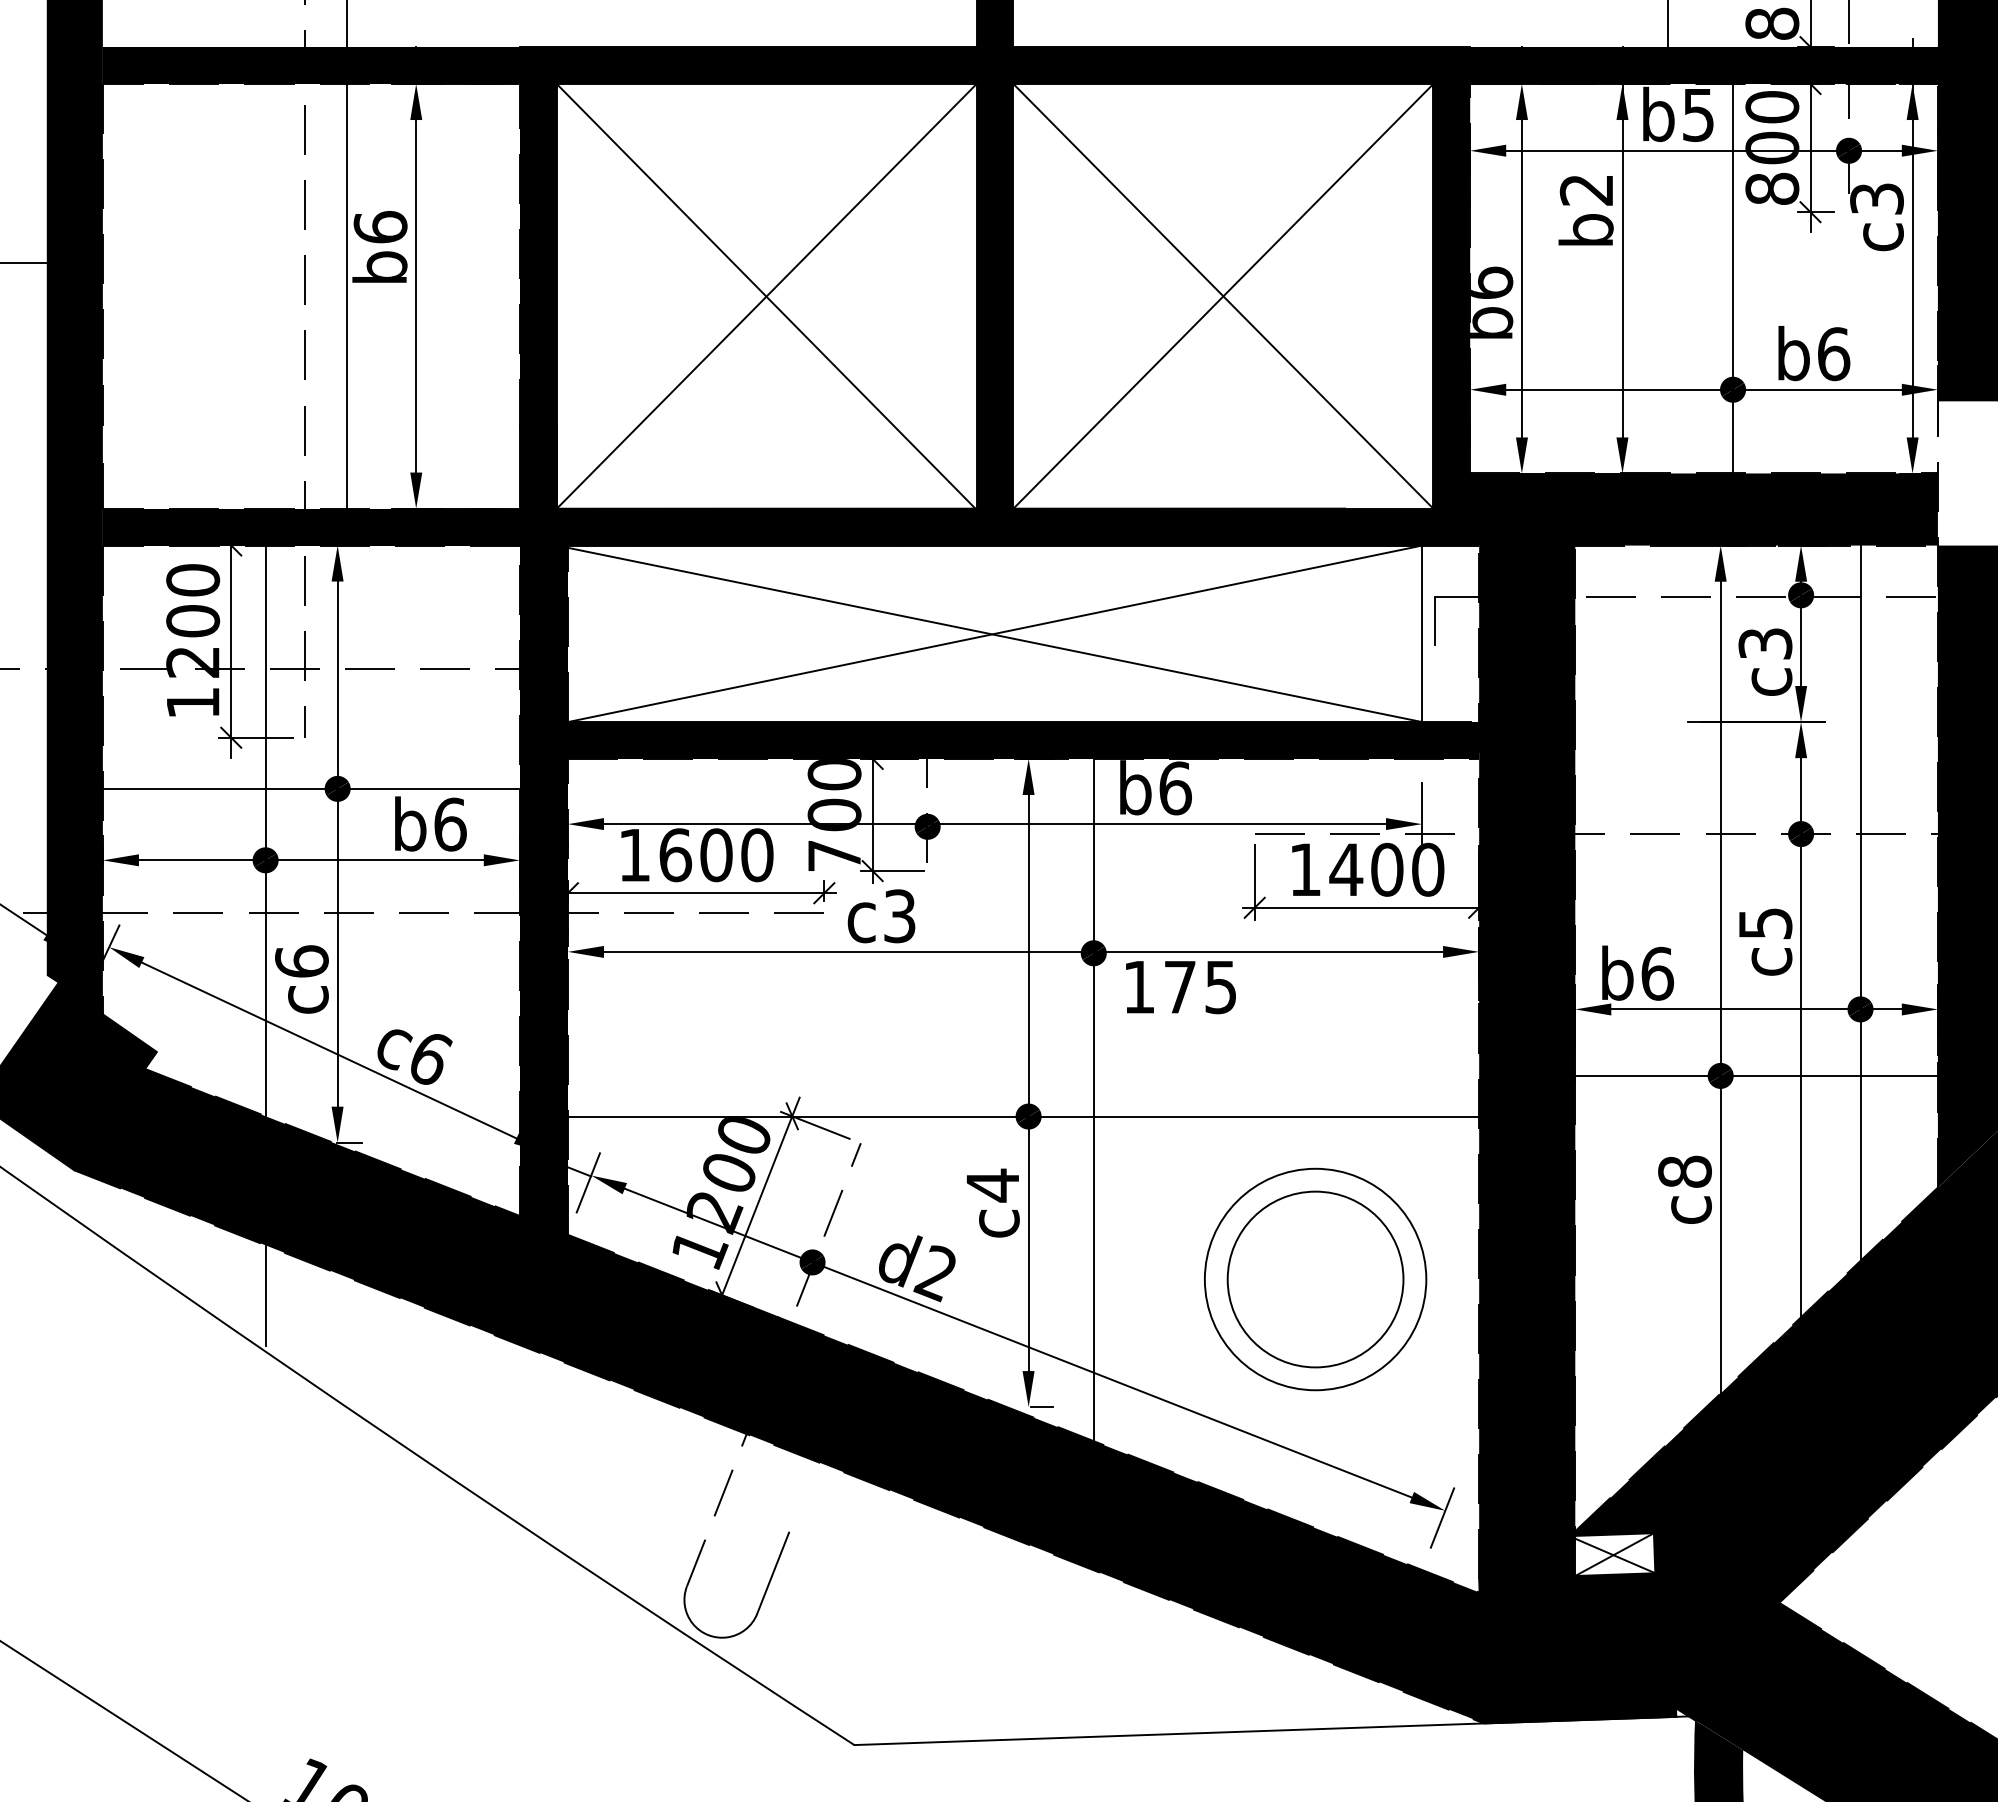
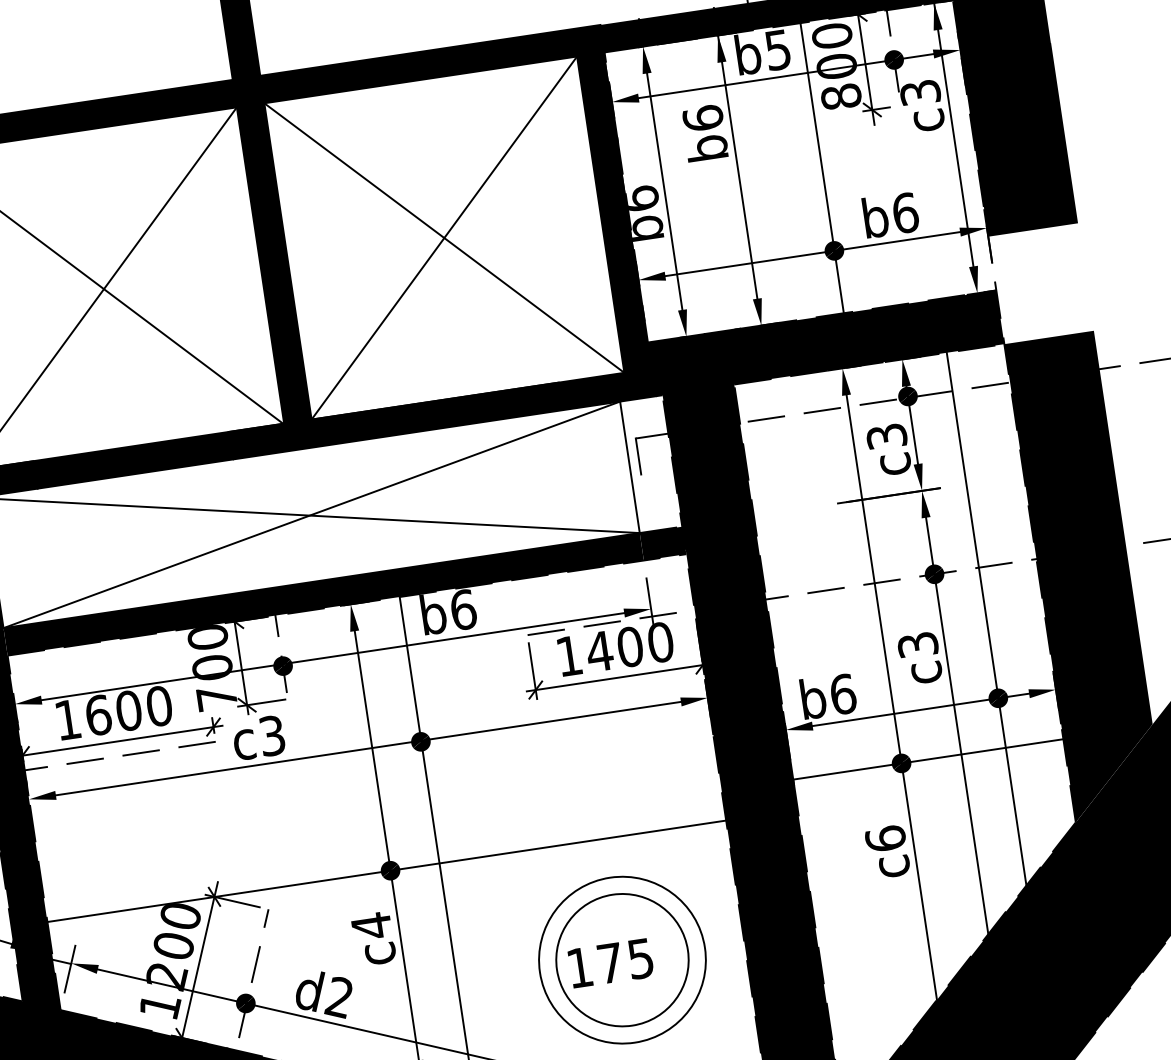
text: (1586, 189) -> (702, 118), b2 -> b6
text: (1764, 923) -> (917, 644), c5 -> c3
text: (1180, 987) -> (610, 963), moved
text: (1684, 1171) -> (885, 838), c8 -> c6

